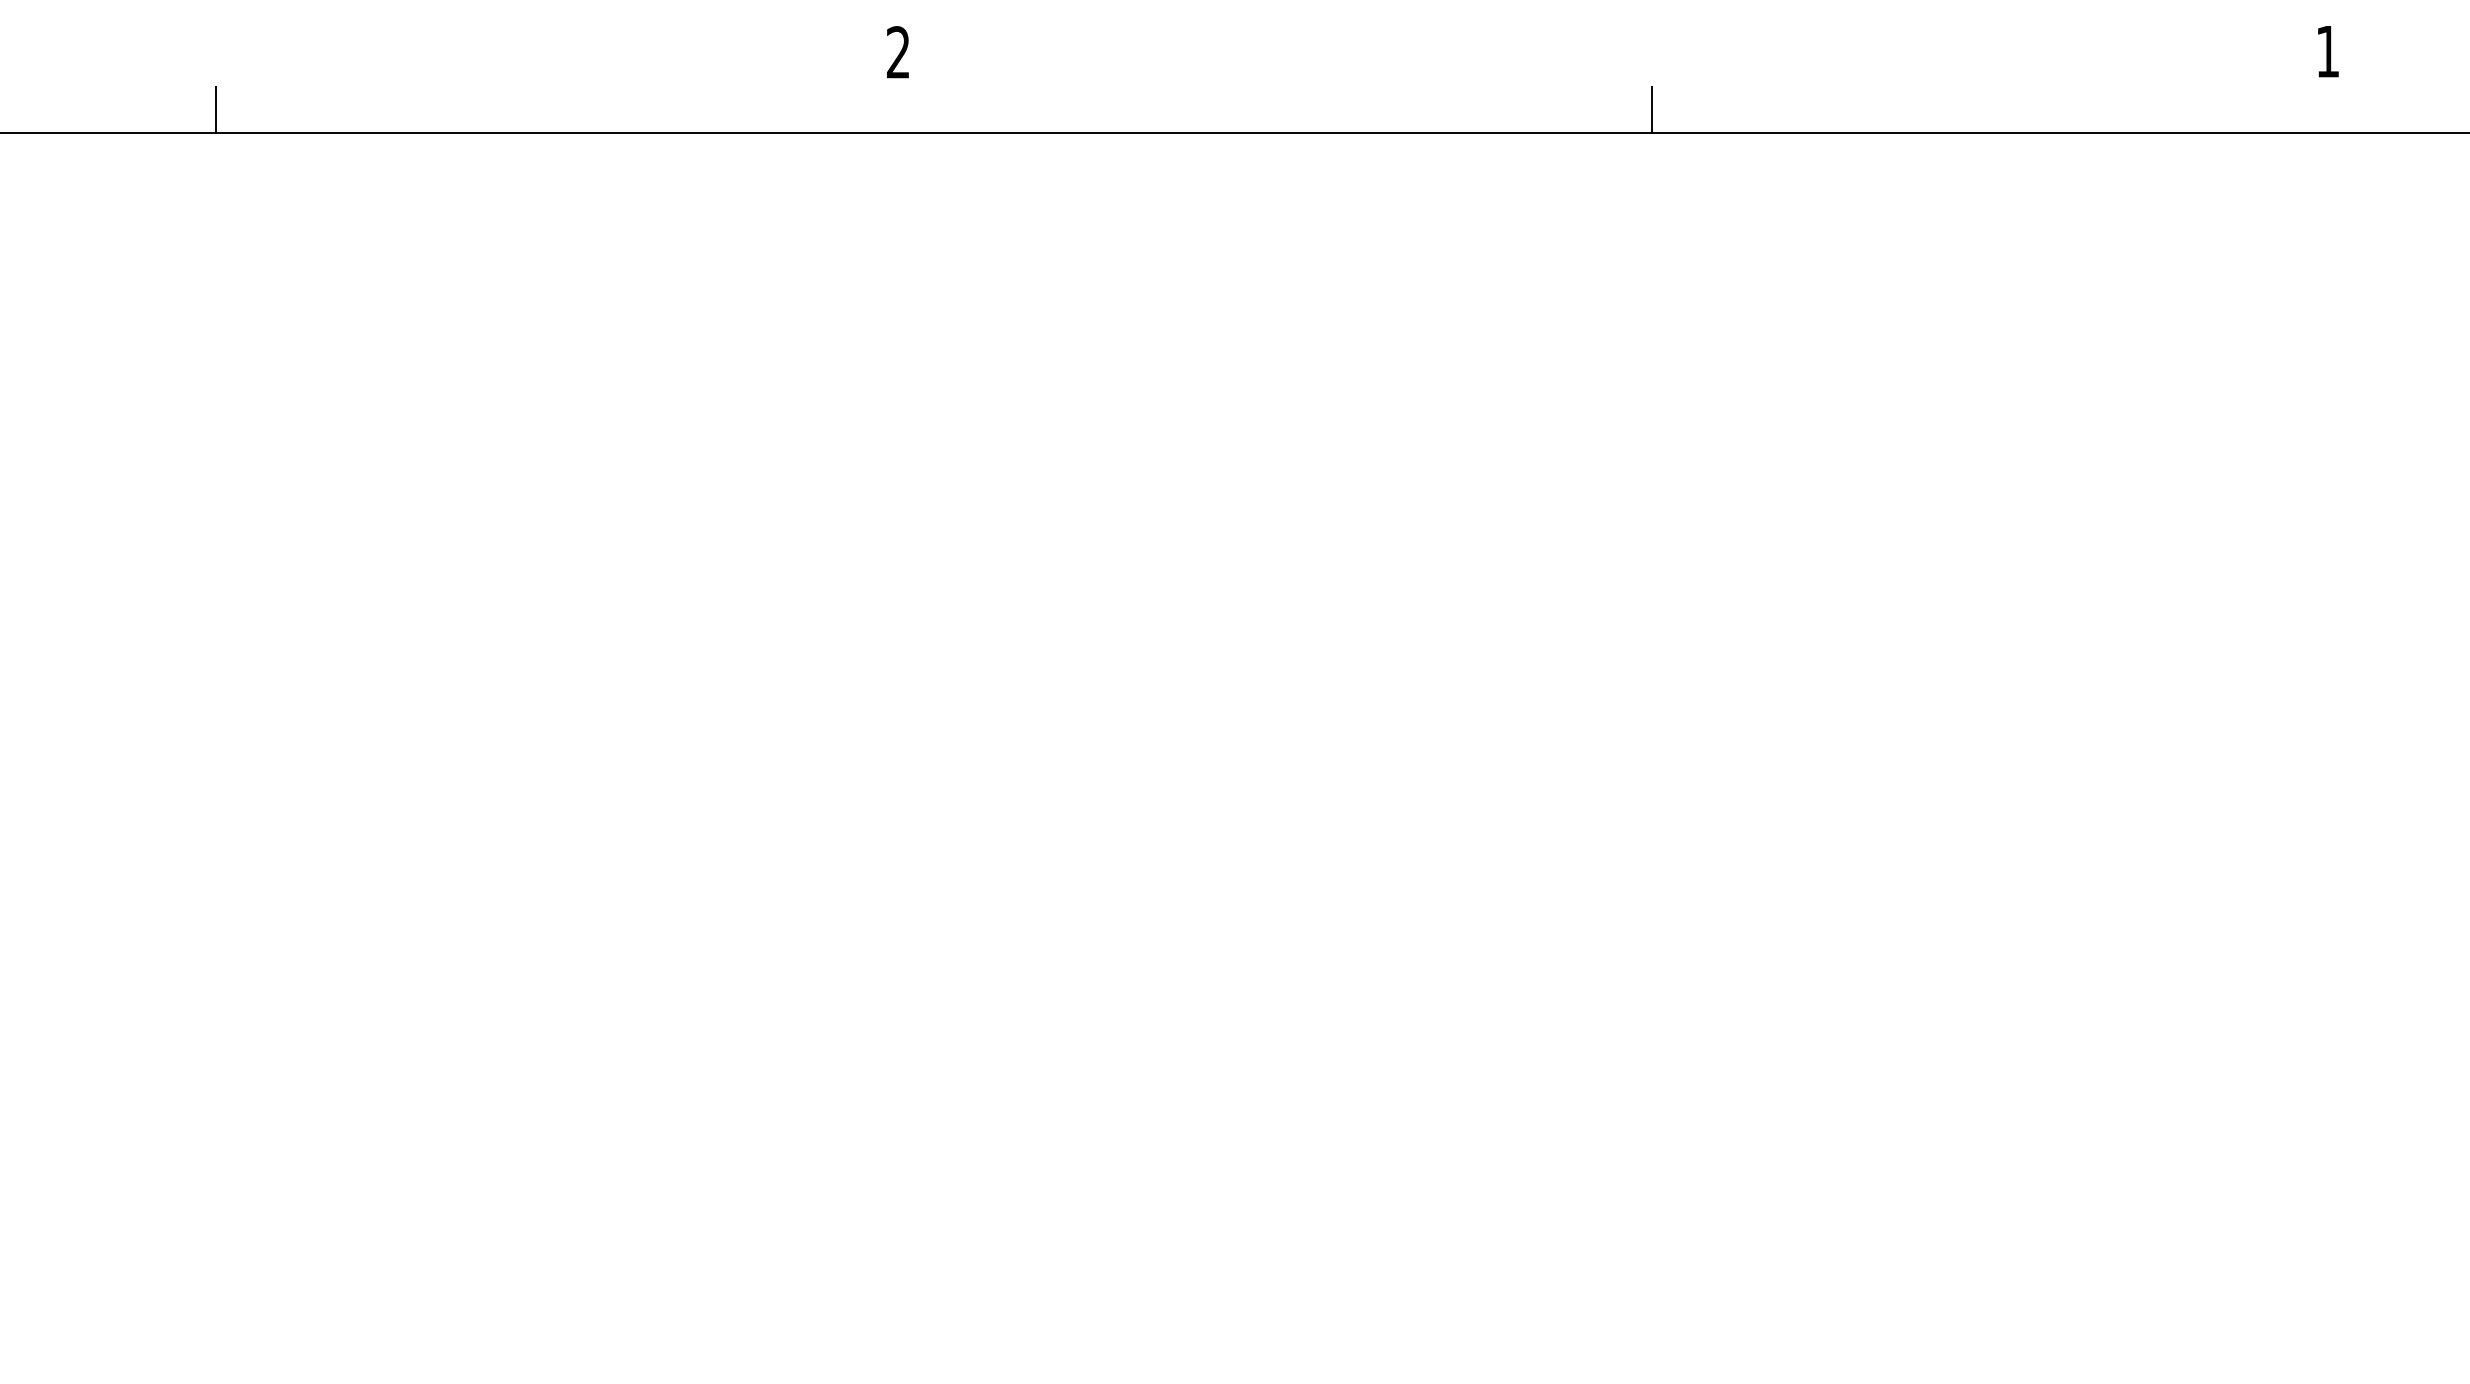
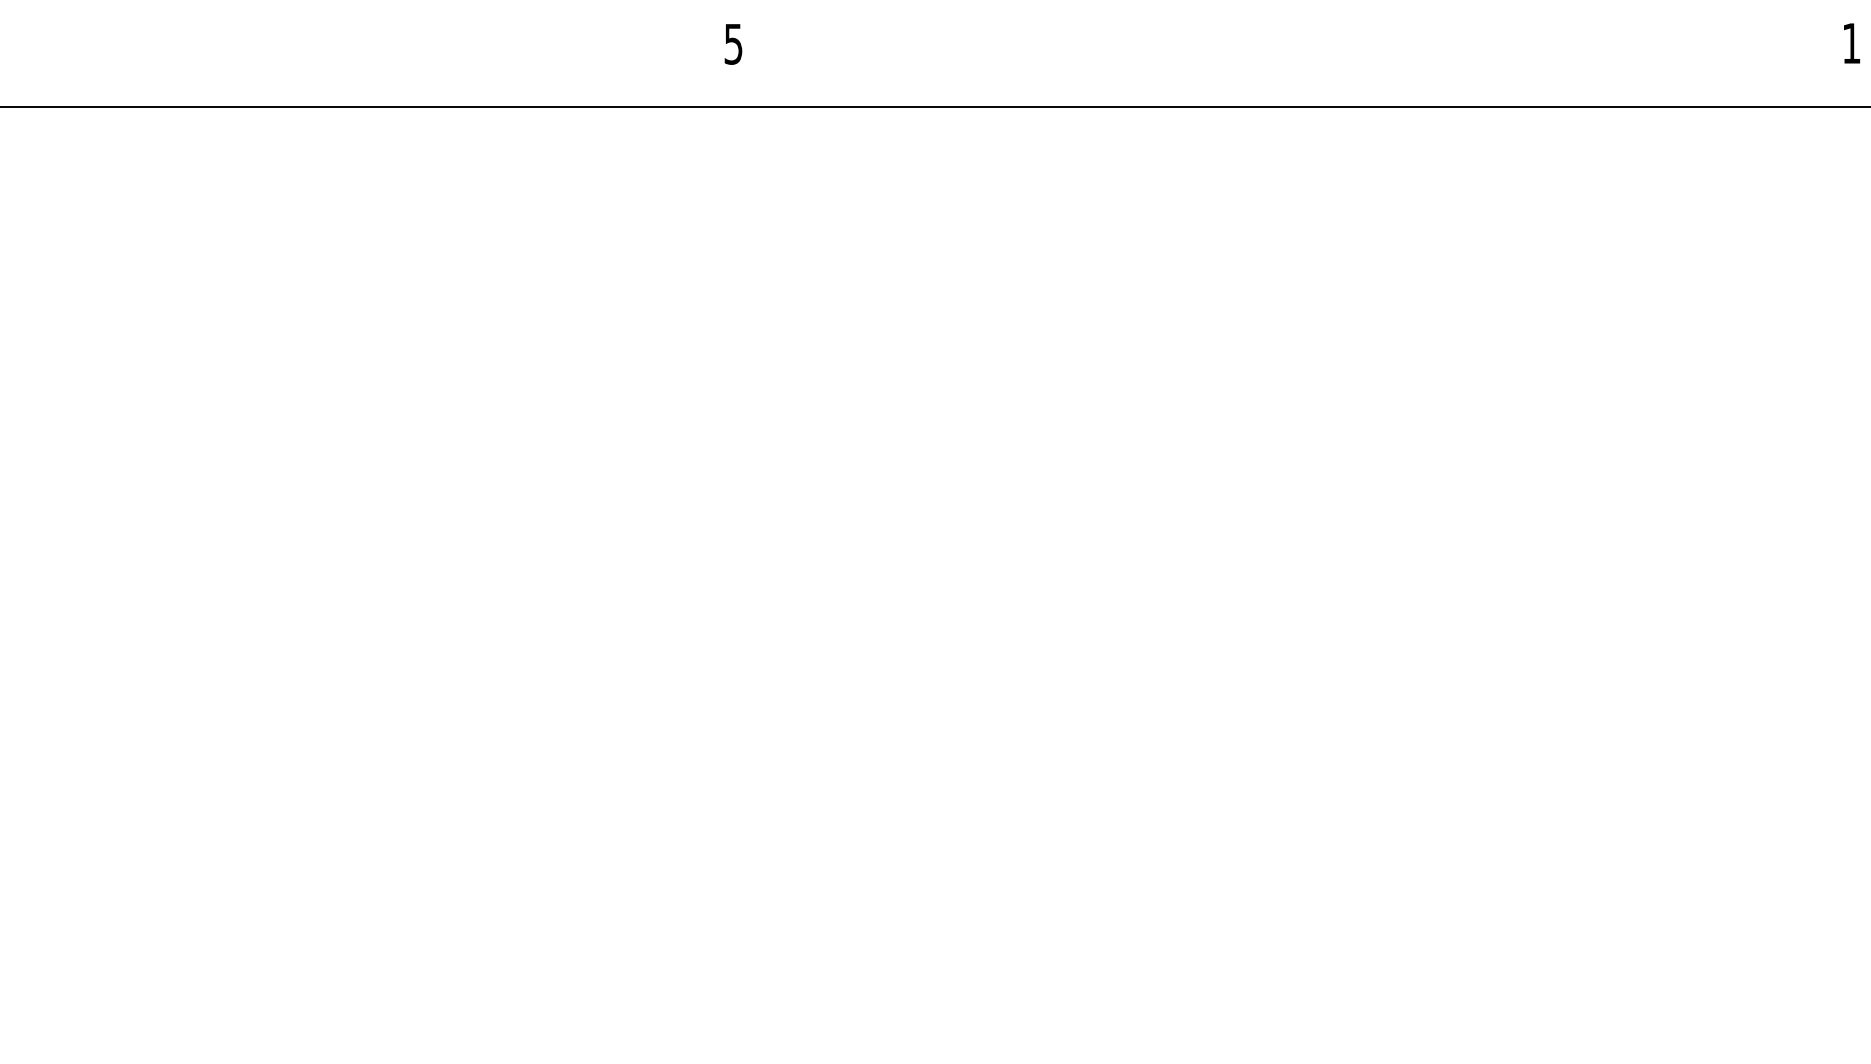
text: (898, 52) -> (733, 44), 2 -> 5
line: (216, 109) -> (200, 88), removed
line: (1651, 109) -> (1322, 88), removed

